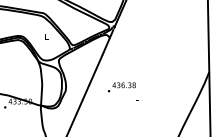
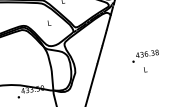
text: (121, 87) -> (145, 56), moved

